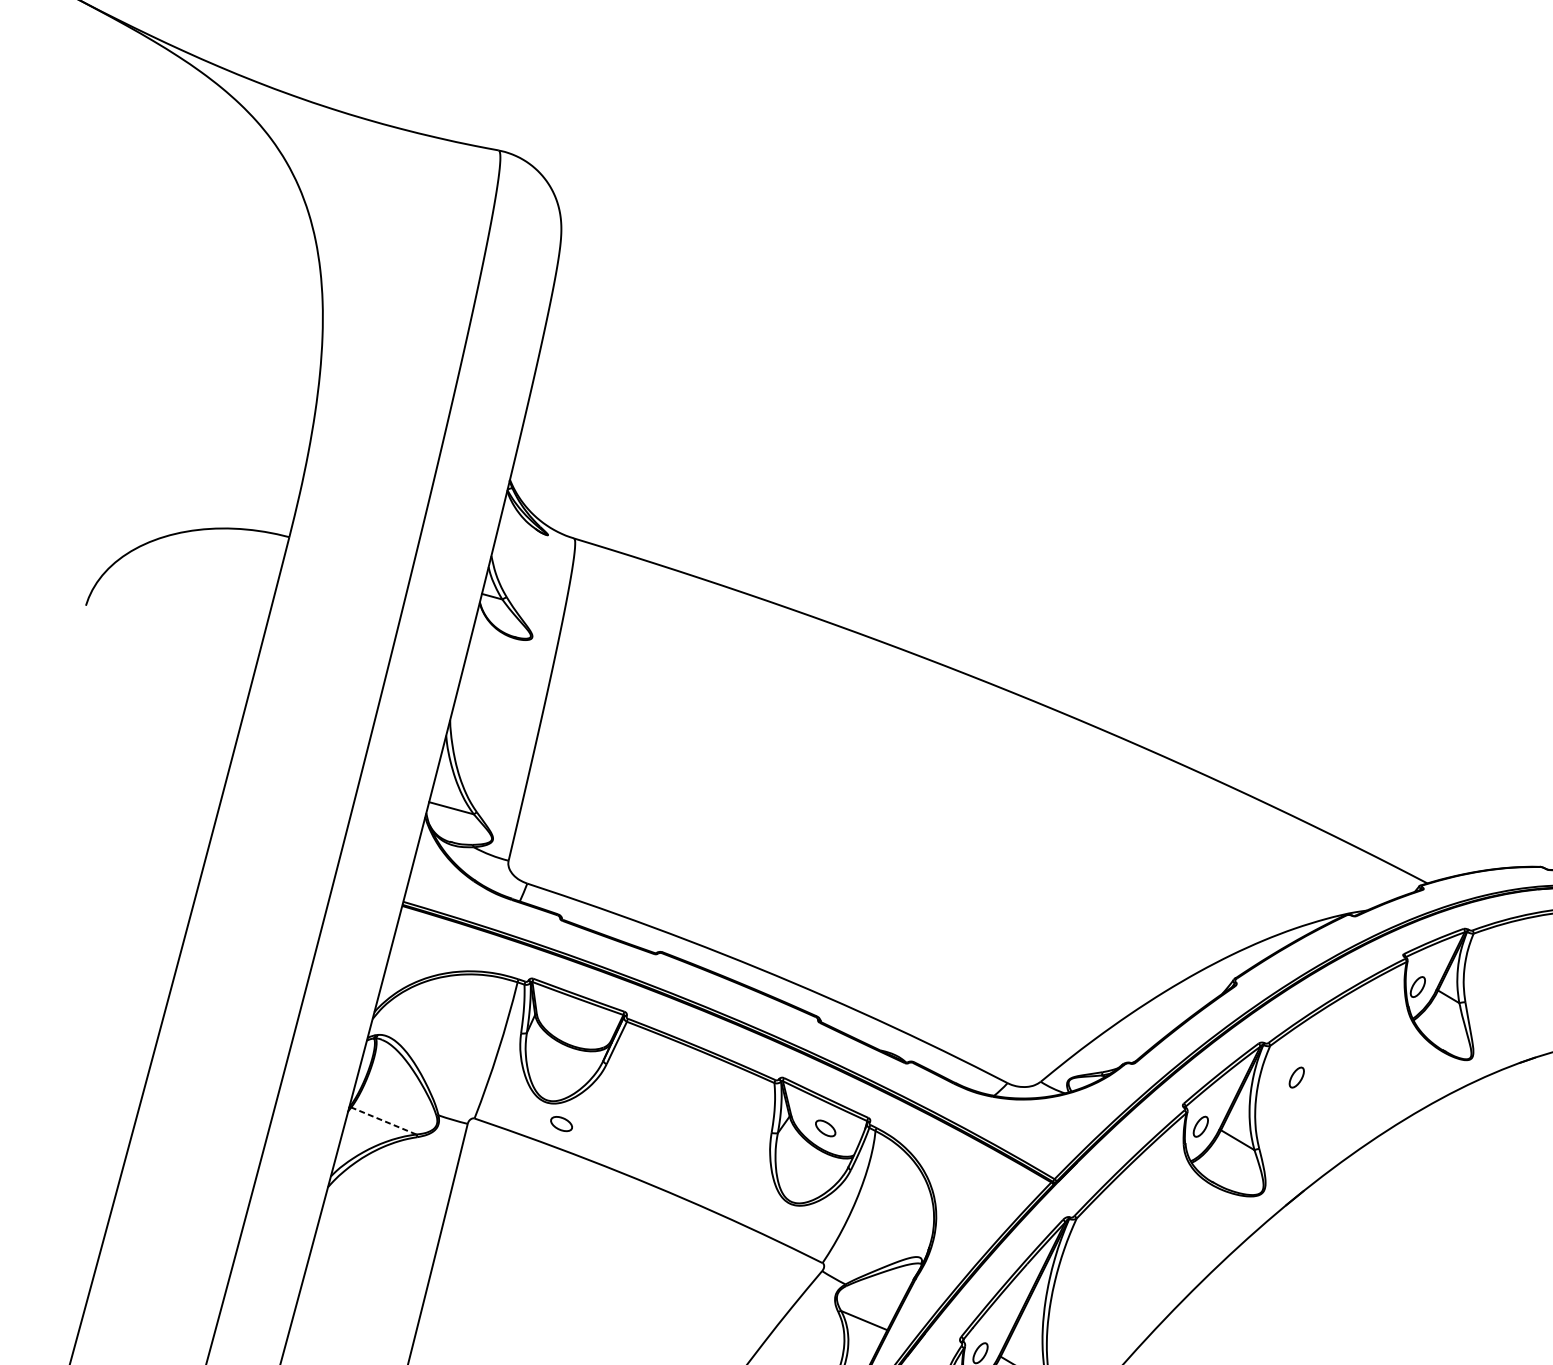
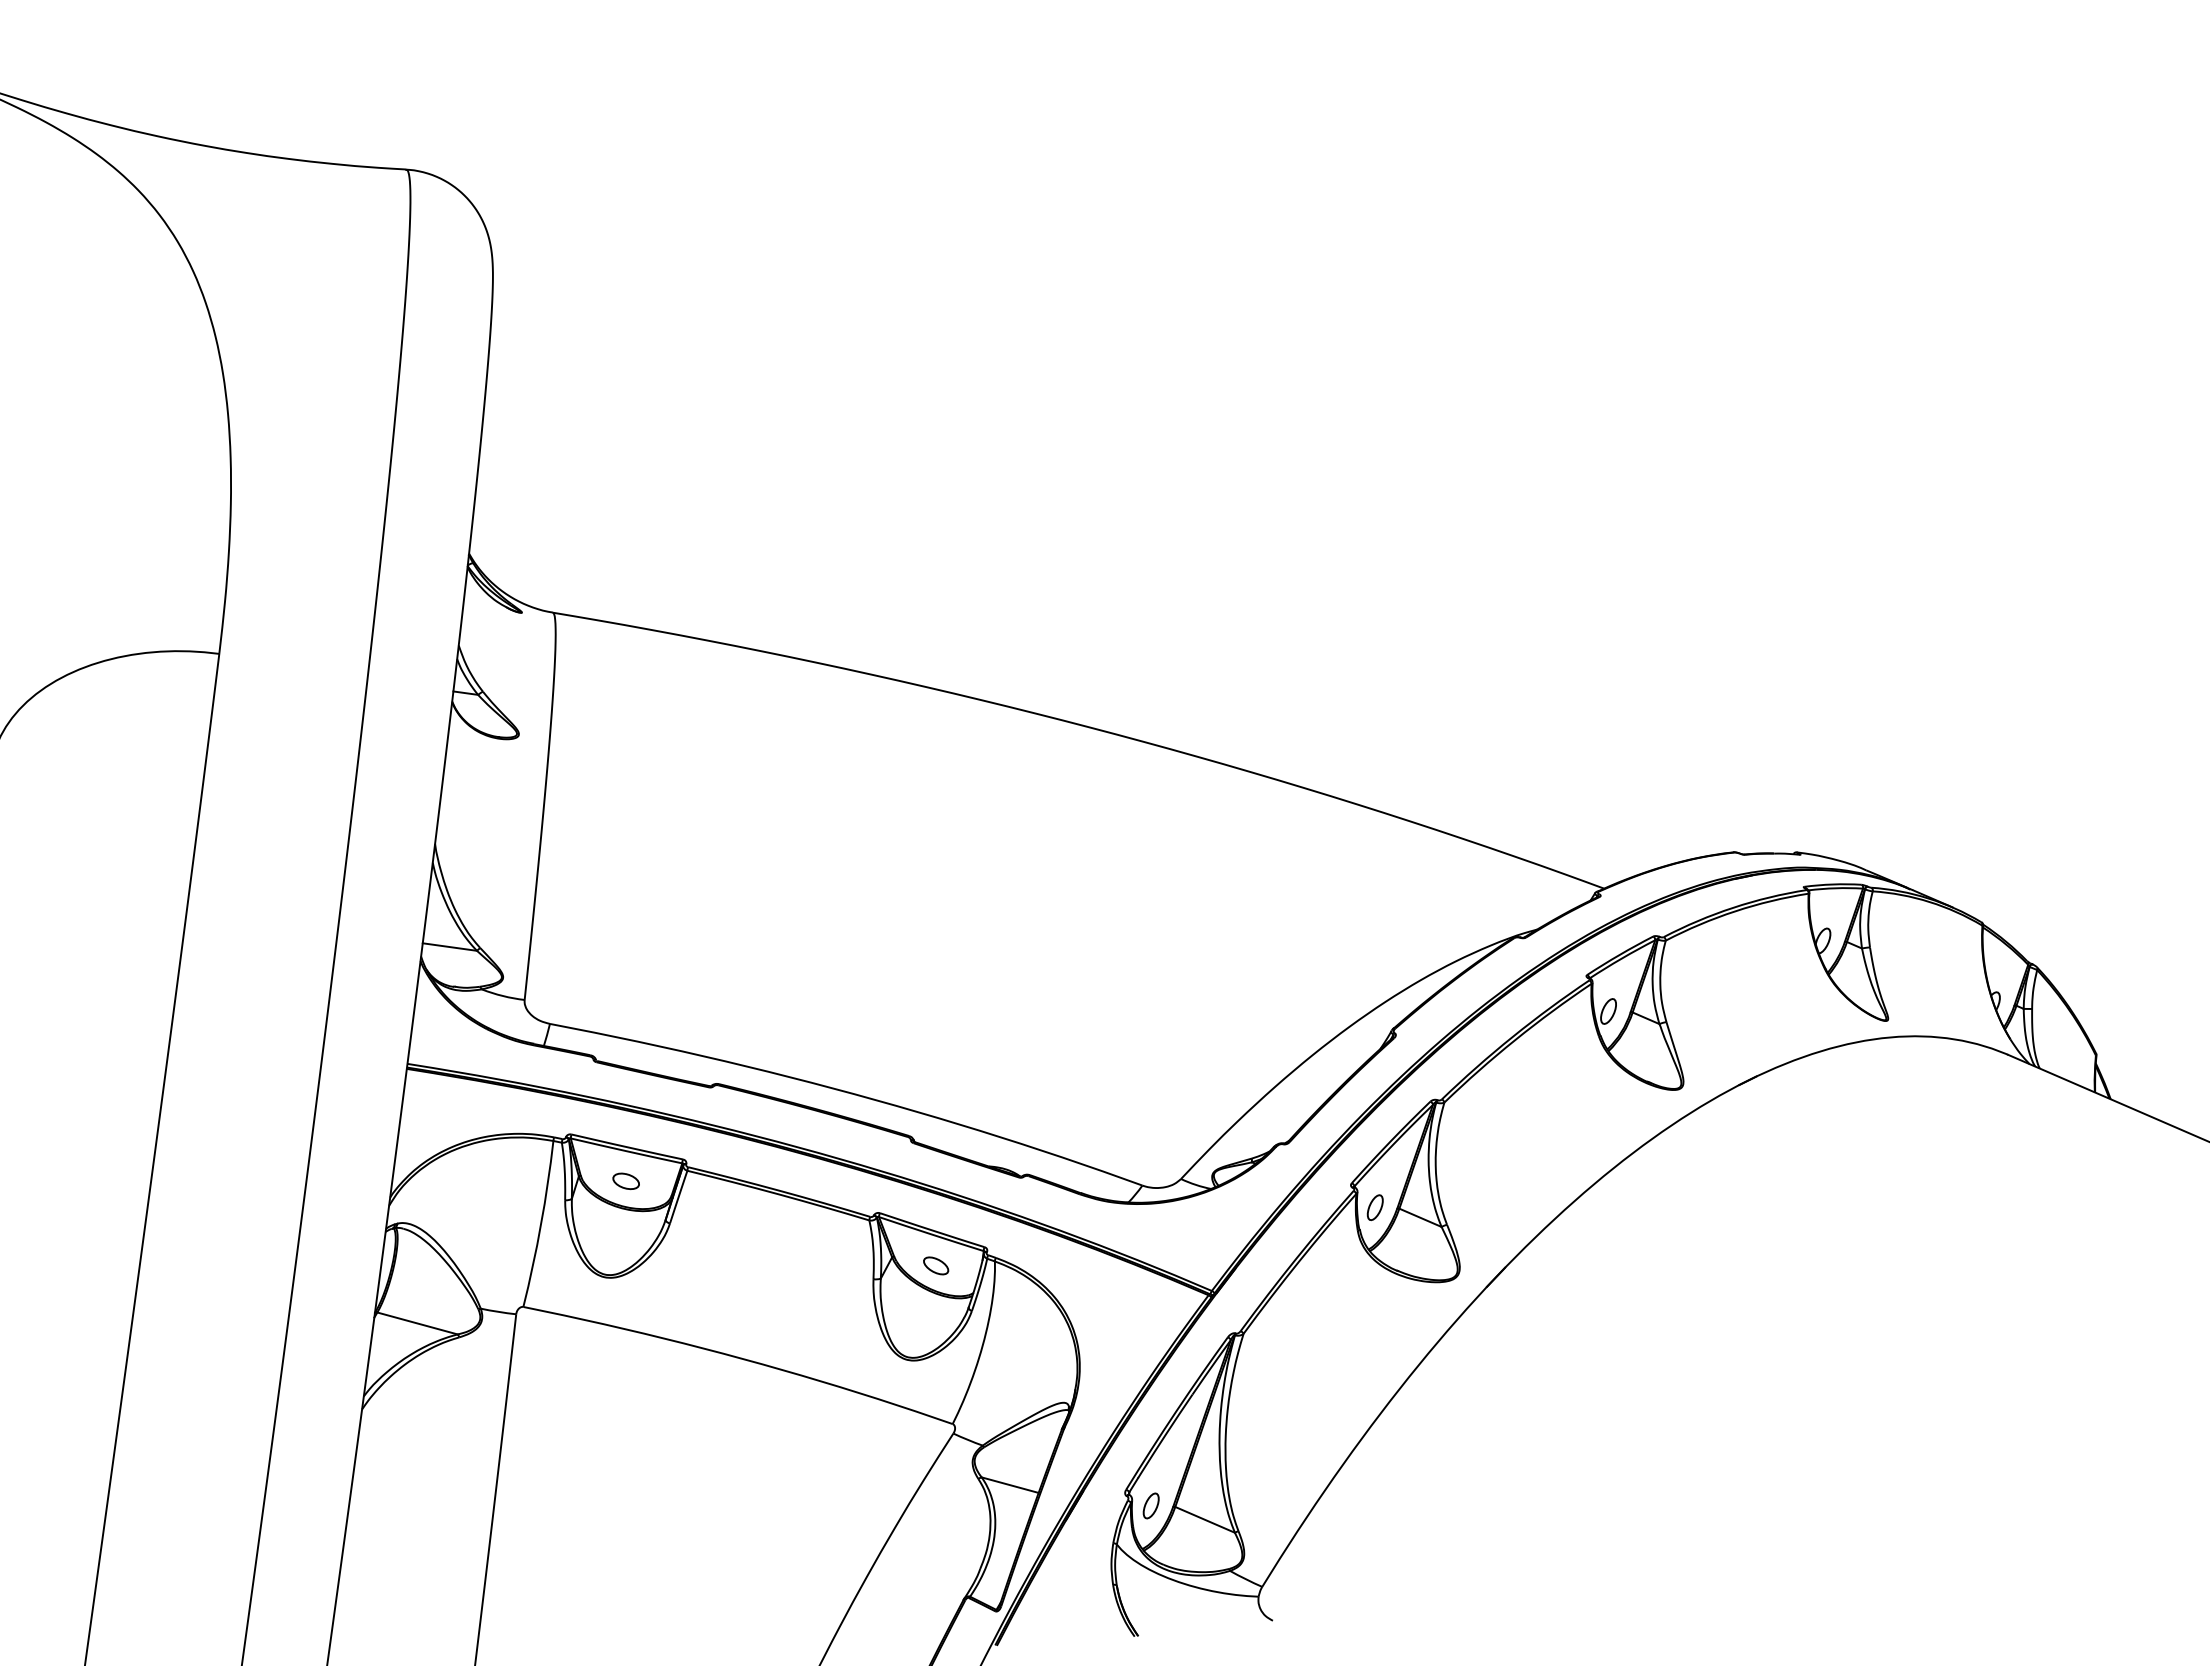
part: (1296, 1077) -> (1479, 1135), removed
line: (383, 1121) -> (417, 1323), dashed -> solid
part: (561, 1123) -> (625, 1180), moved

